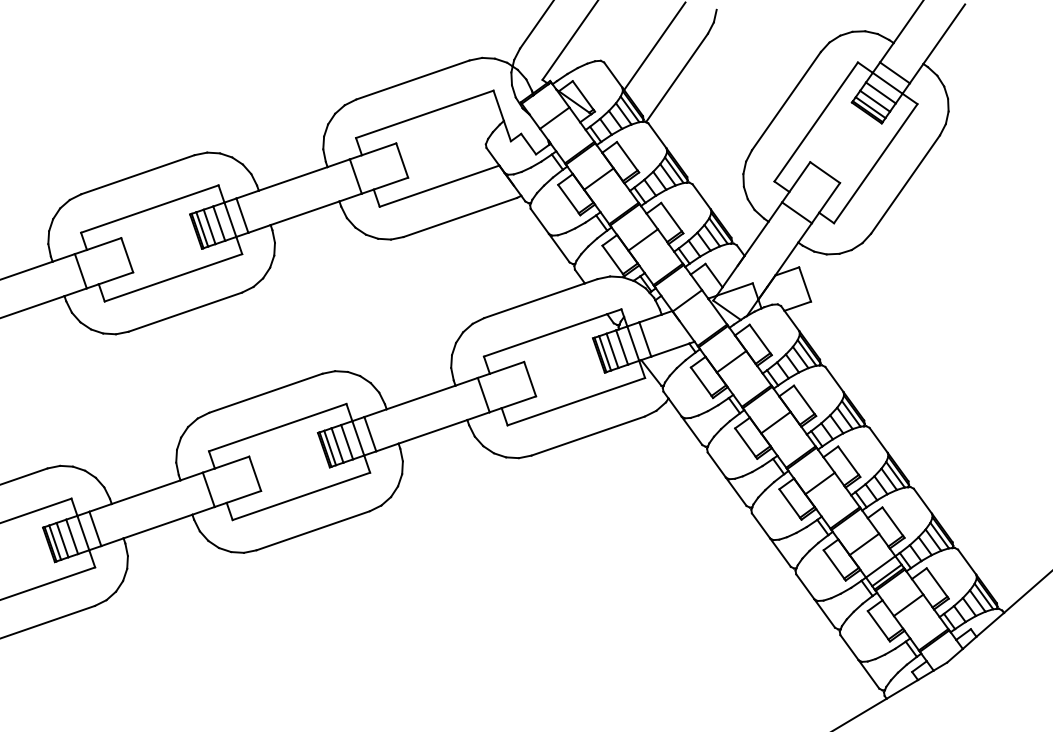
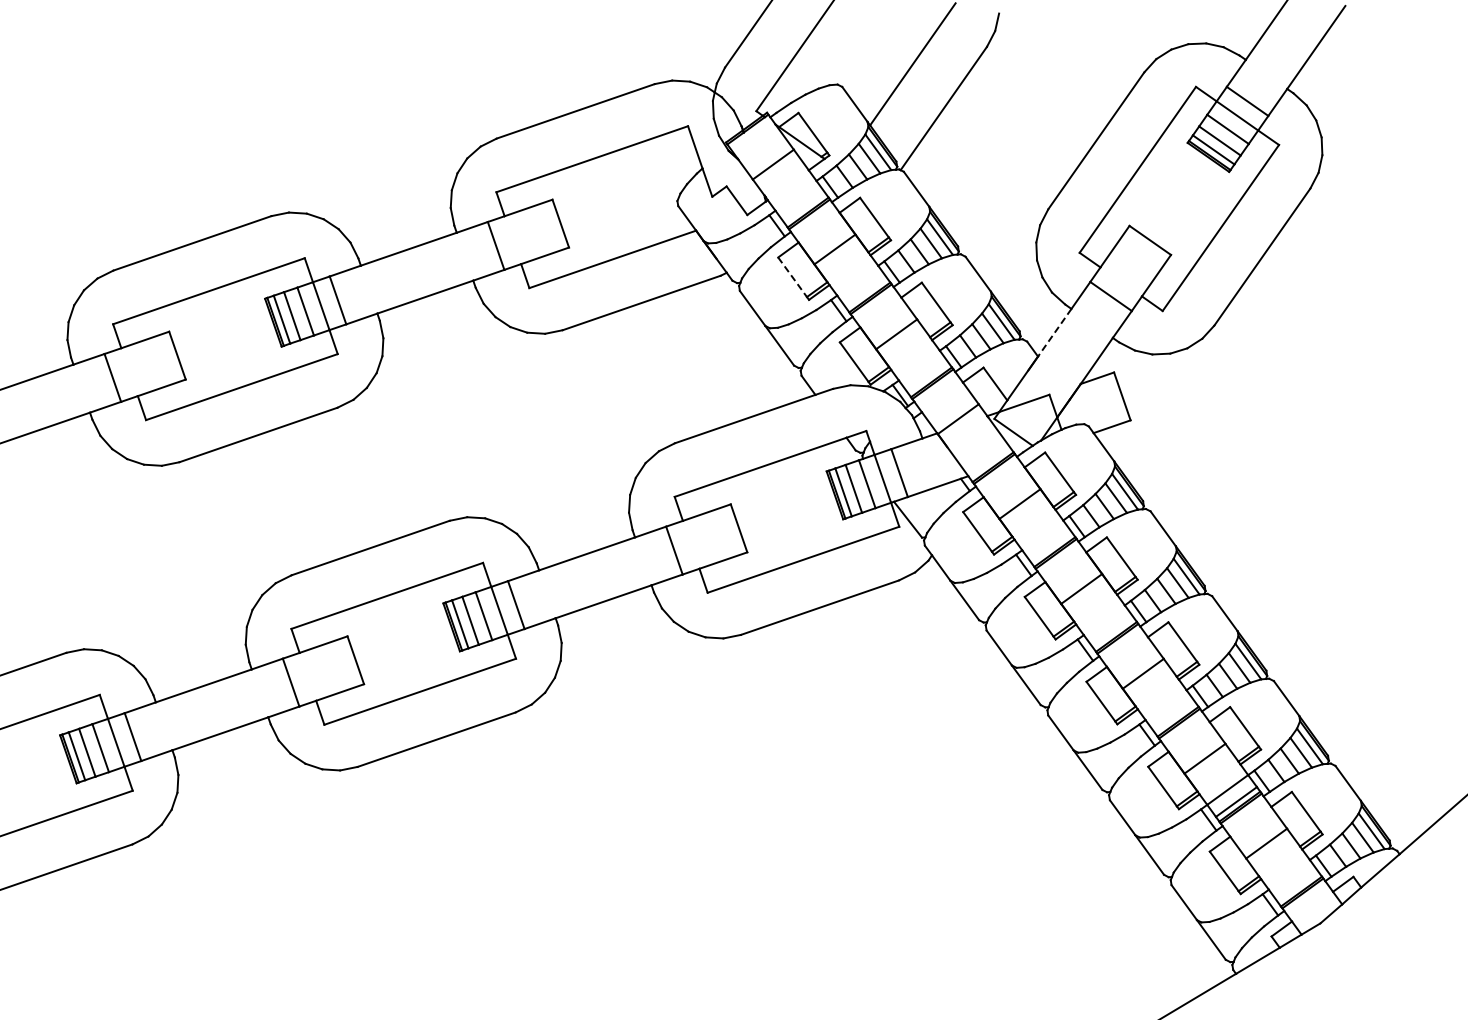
line: (568, 199) -> (792, 277), solid -> dashed
line: (756, 239) -> (1054, 333), solid -> dashed

